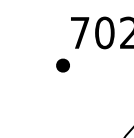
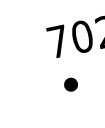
part: (62, 65) -> (70, 84), moved

